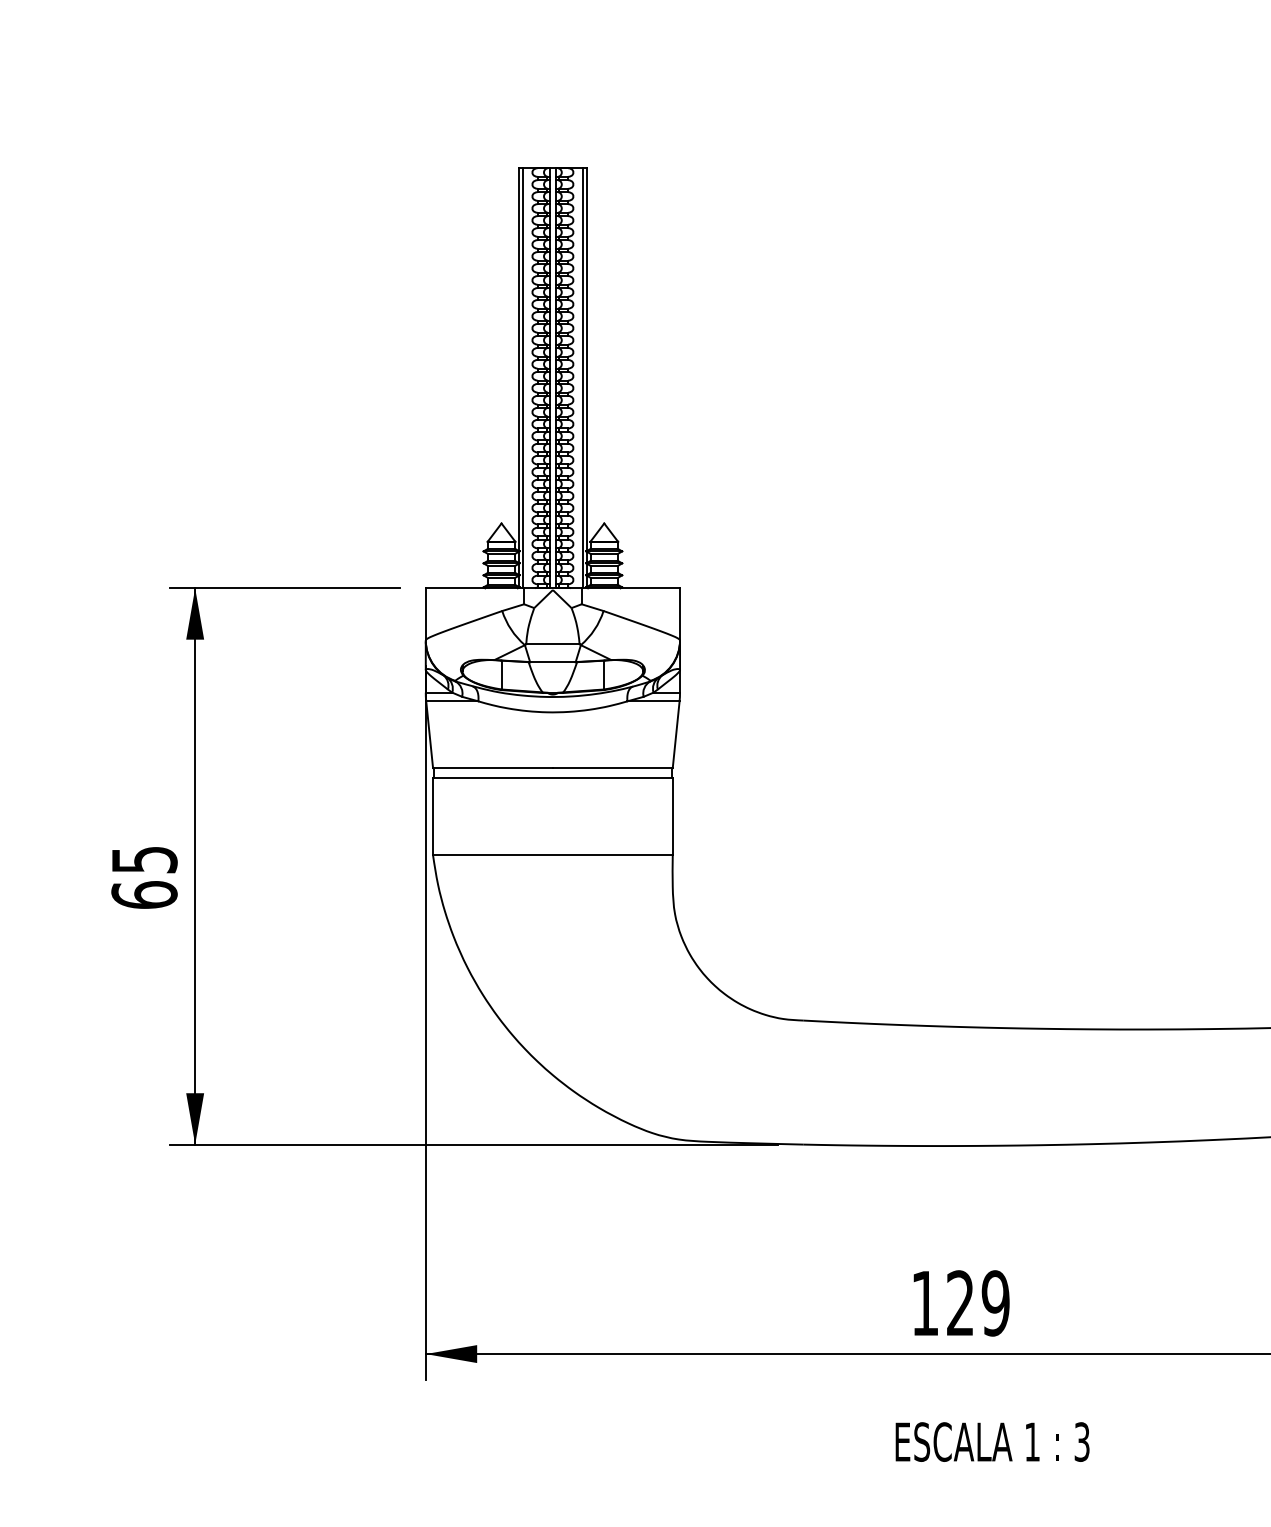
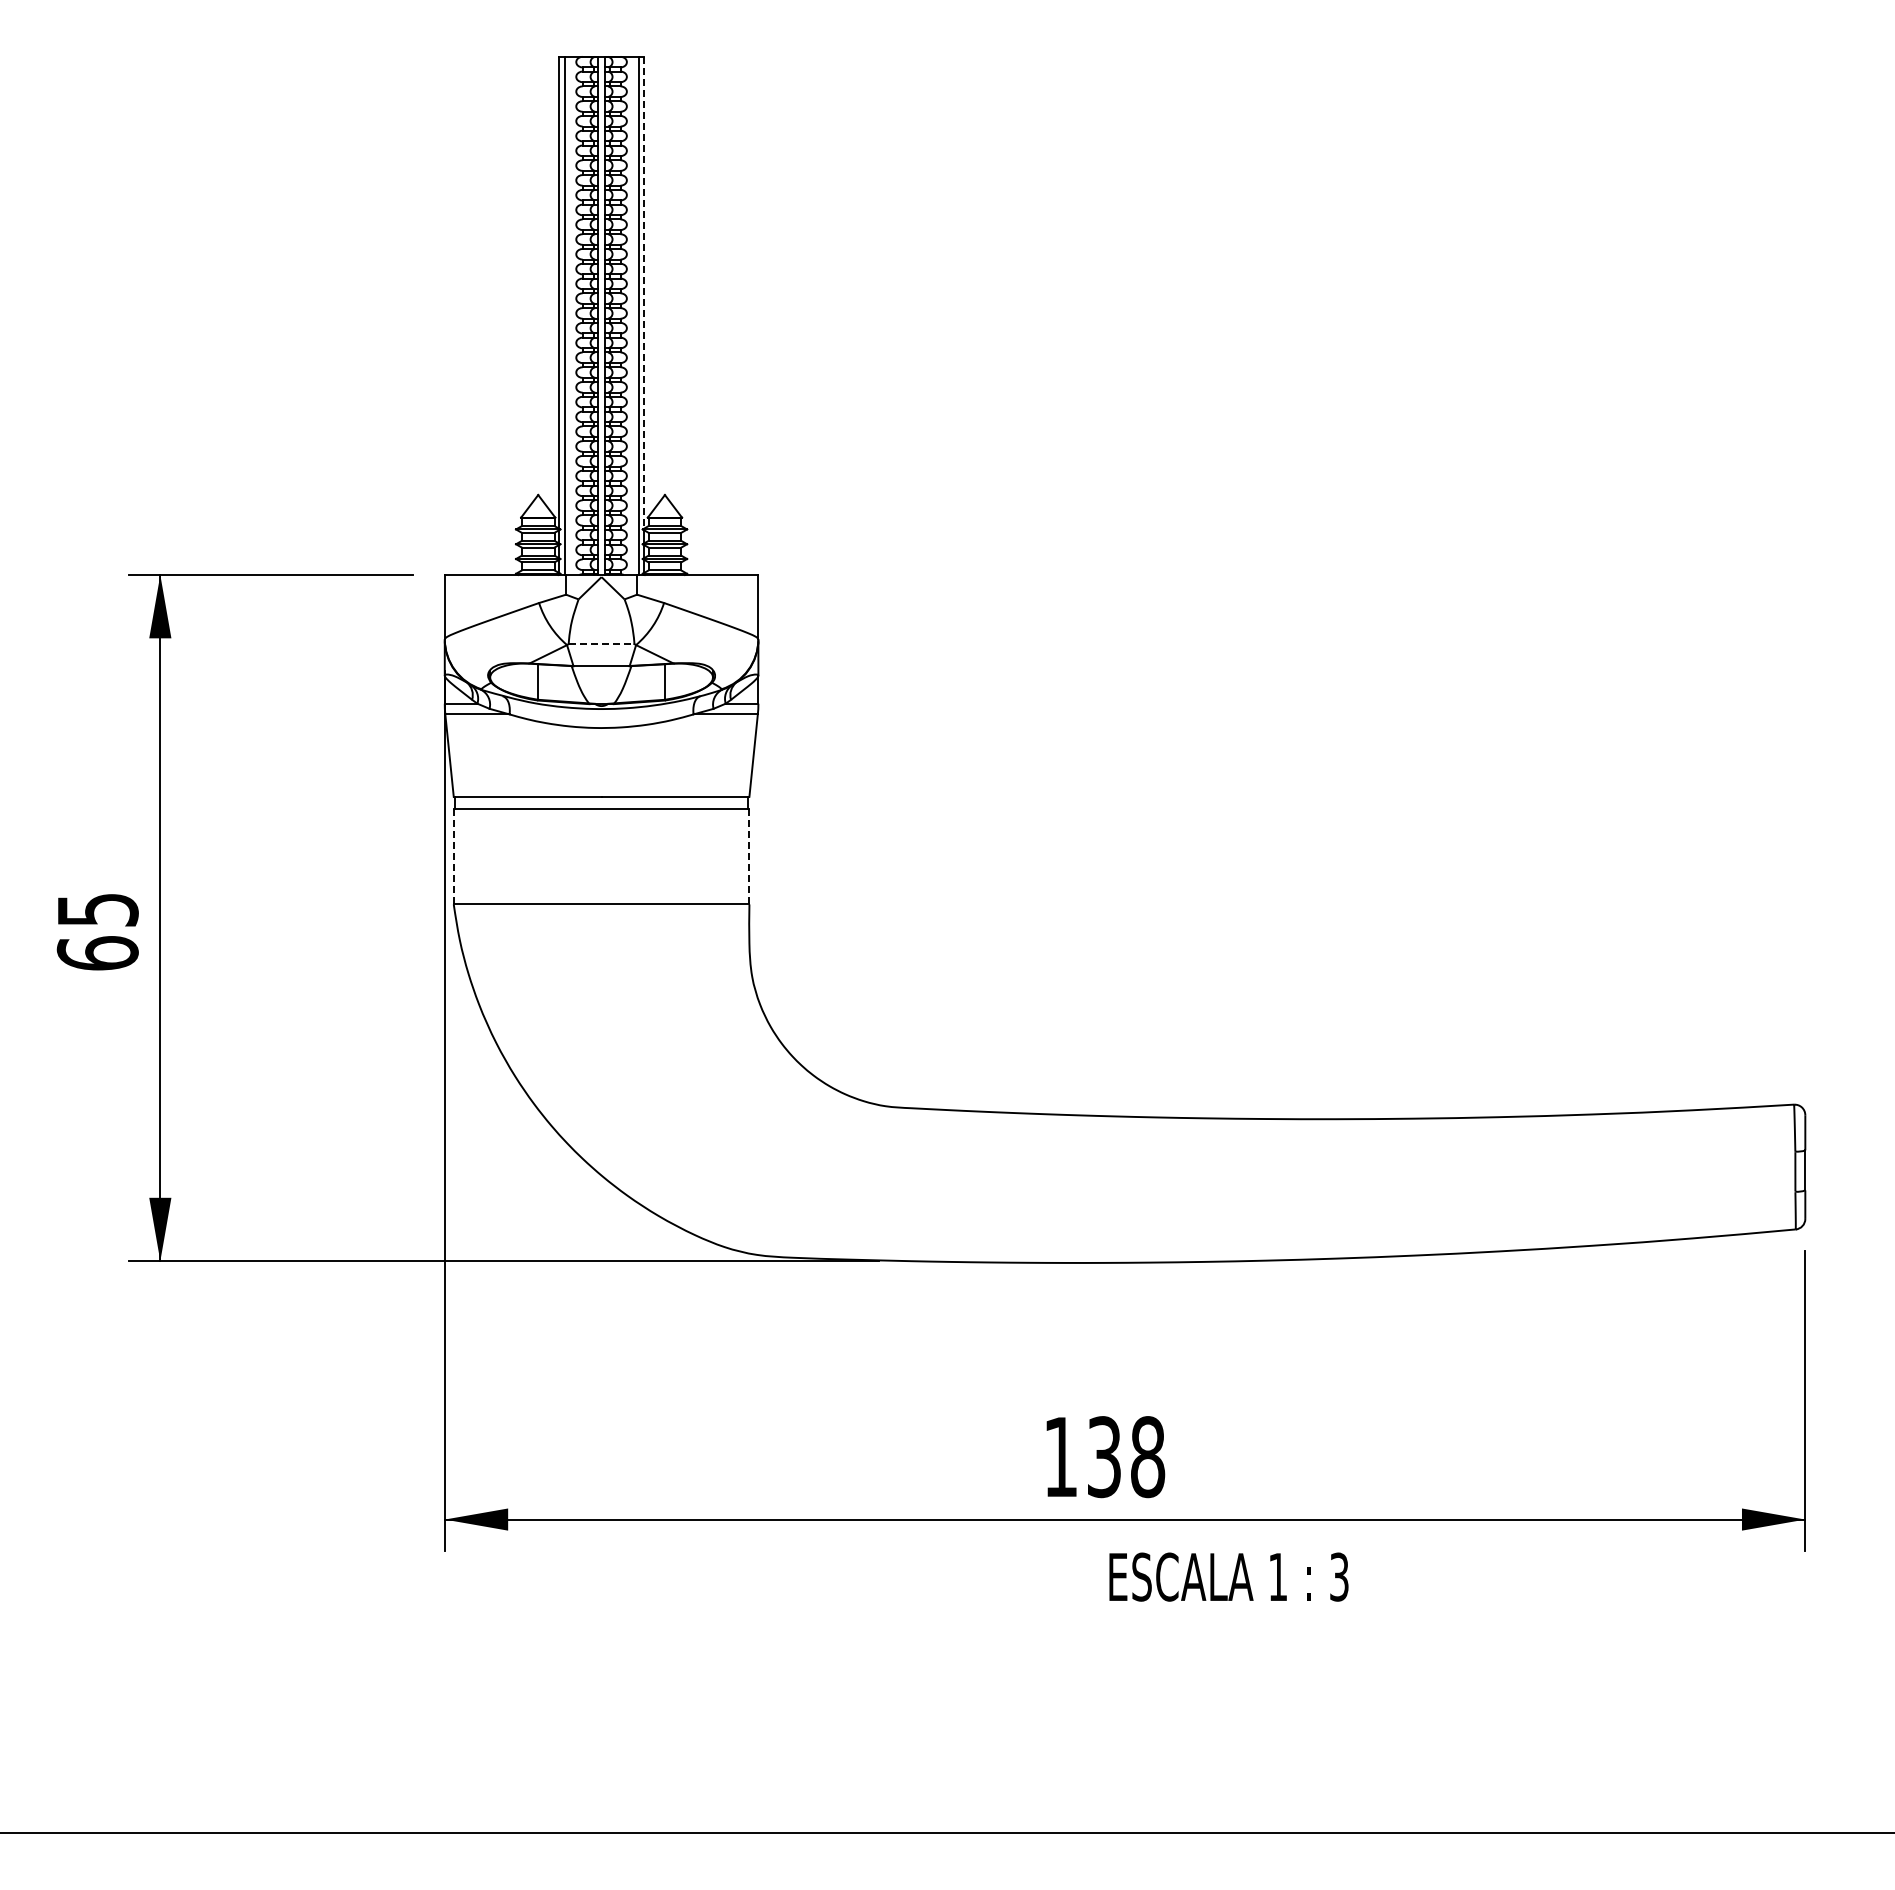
line: (586, 360) -> (643, 293), solid -> dashed
line: (552, 644) -> (601, 644), solid -> dashed
line: (432, 816) -> (453, 856), solid -> dashed
line: (672, 816) -> (749, 856), solid -> dashed
text: (978, 1303) -> (1126, 1457), 129 -> 138
text: (992, 1441) -> (1228, 1576), moved

